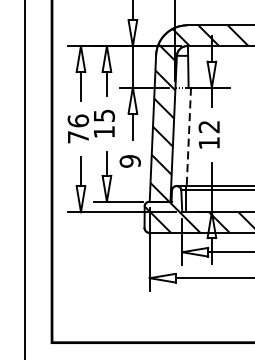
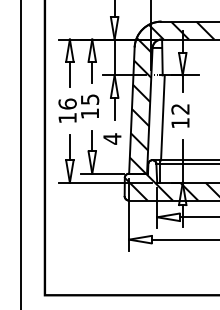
line: (188, 136) -> (162, 117), dashed -> solid
text: (78, 137) -> (67, 118), 76 -> 16
text: (130, 160) -> (112, 138), 9 -> 4

